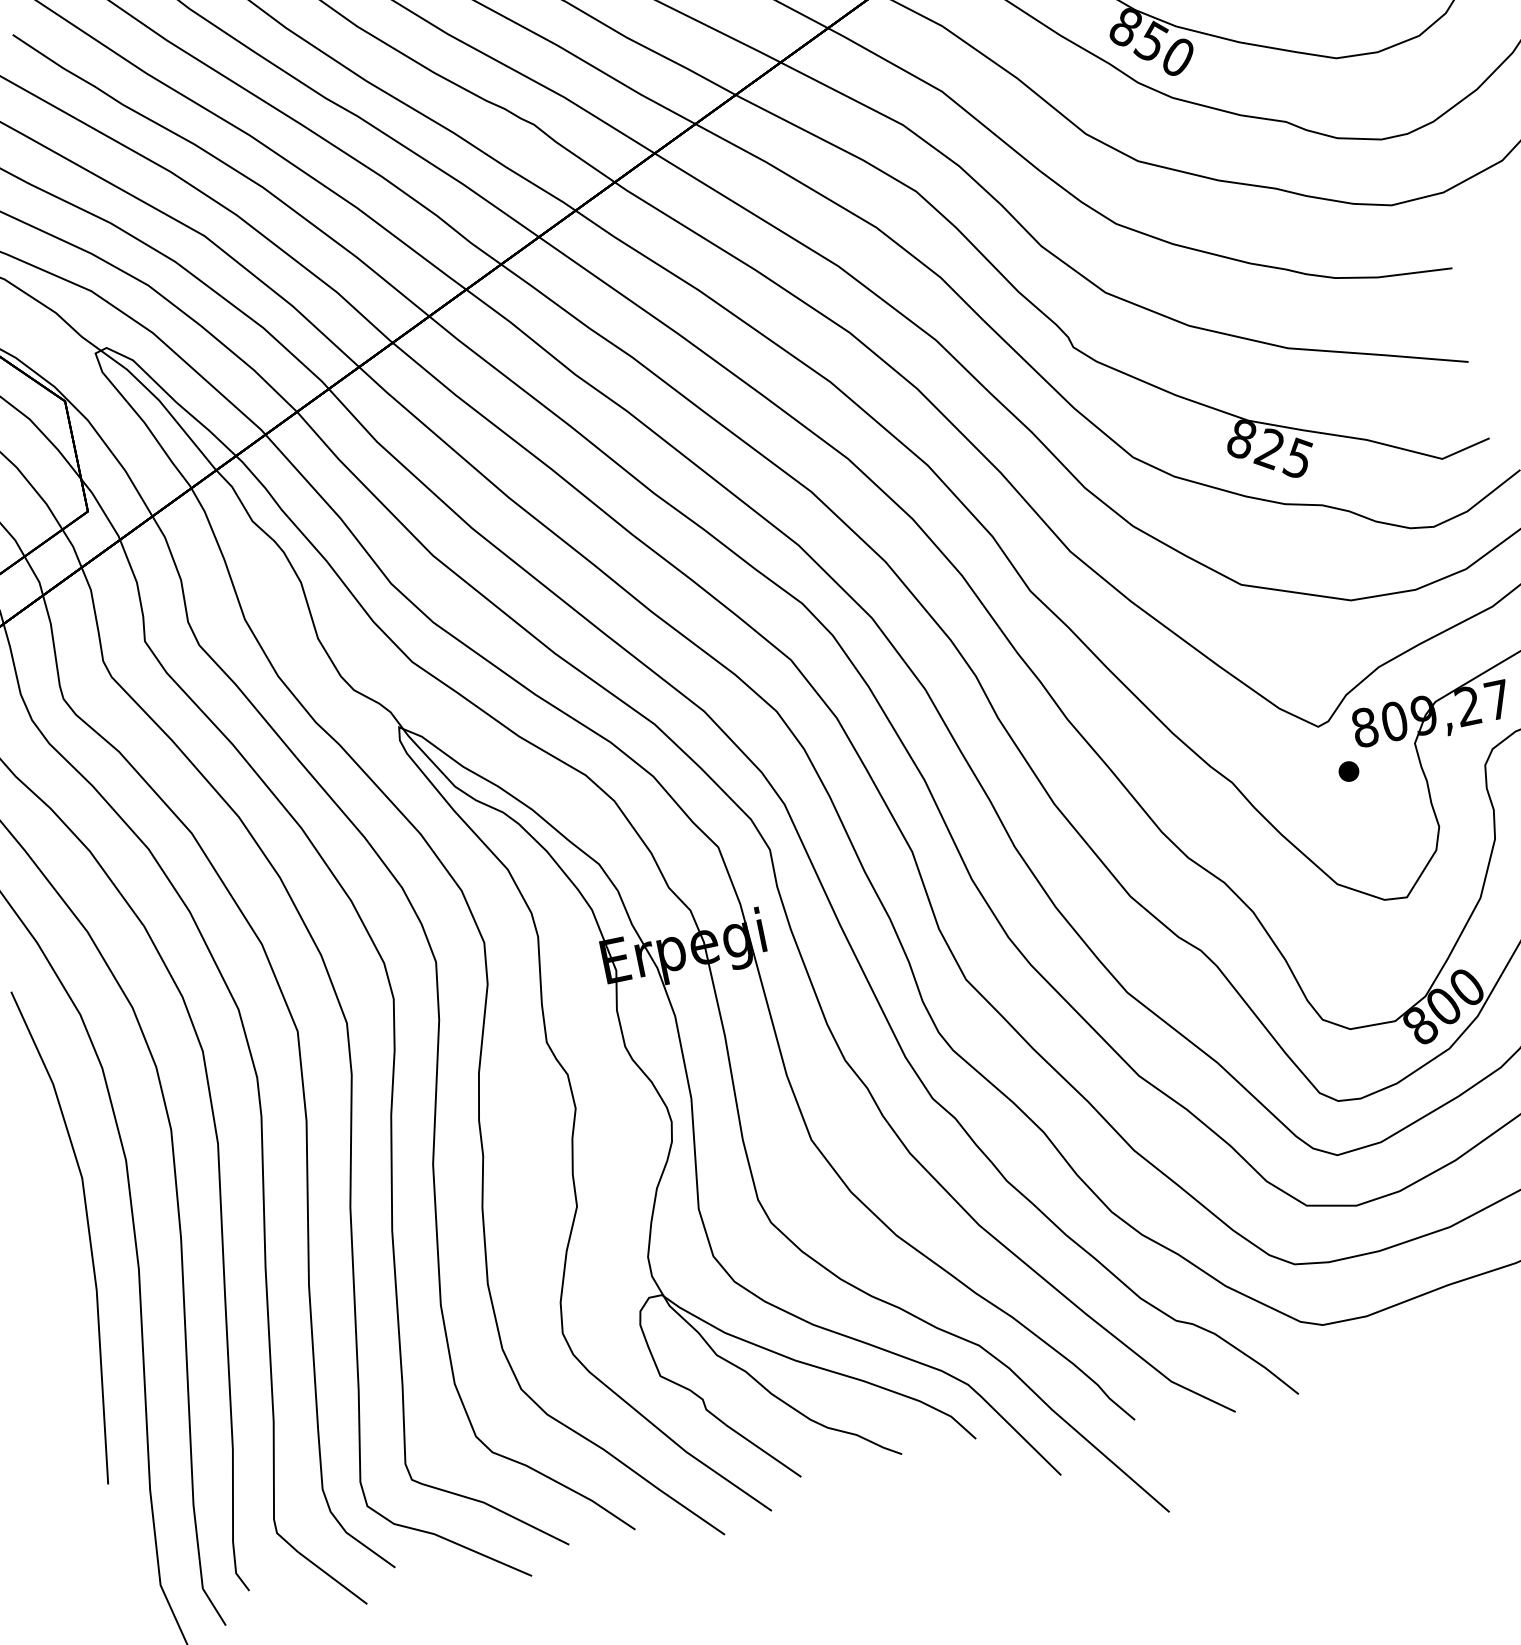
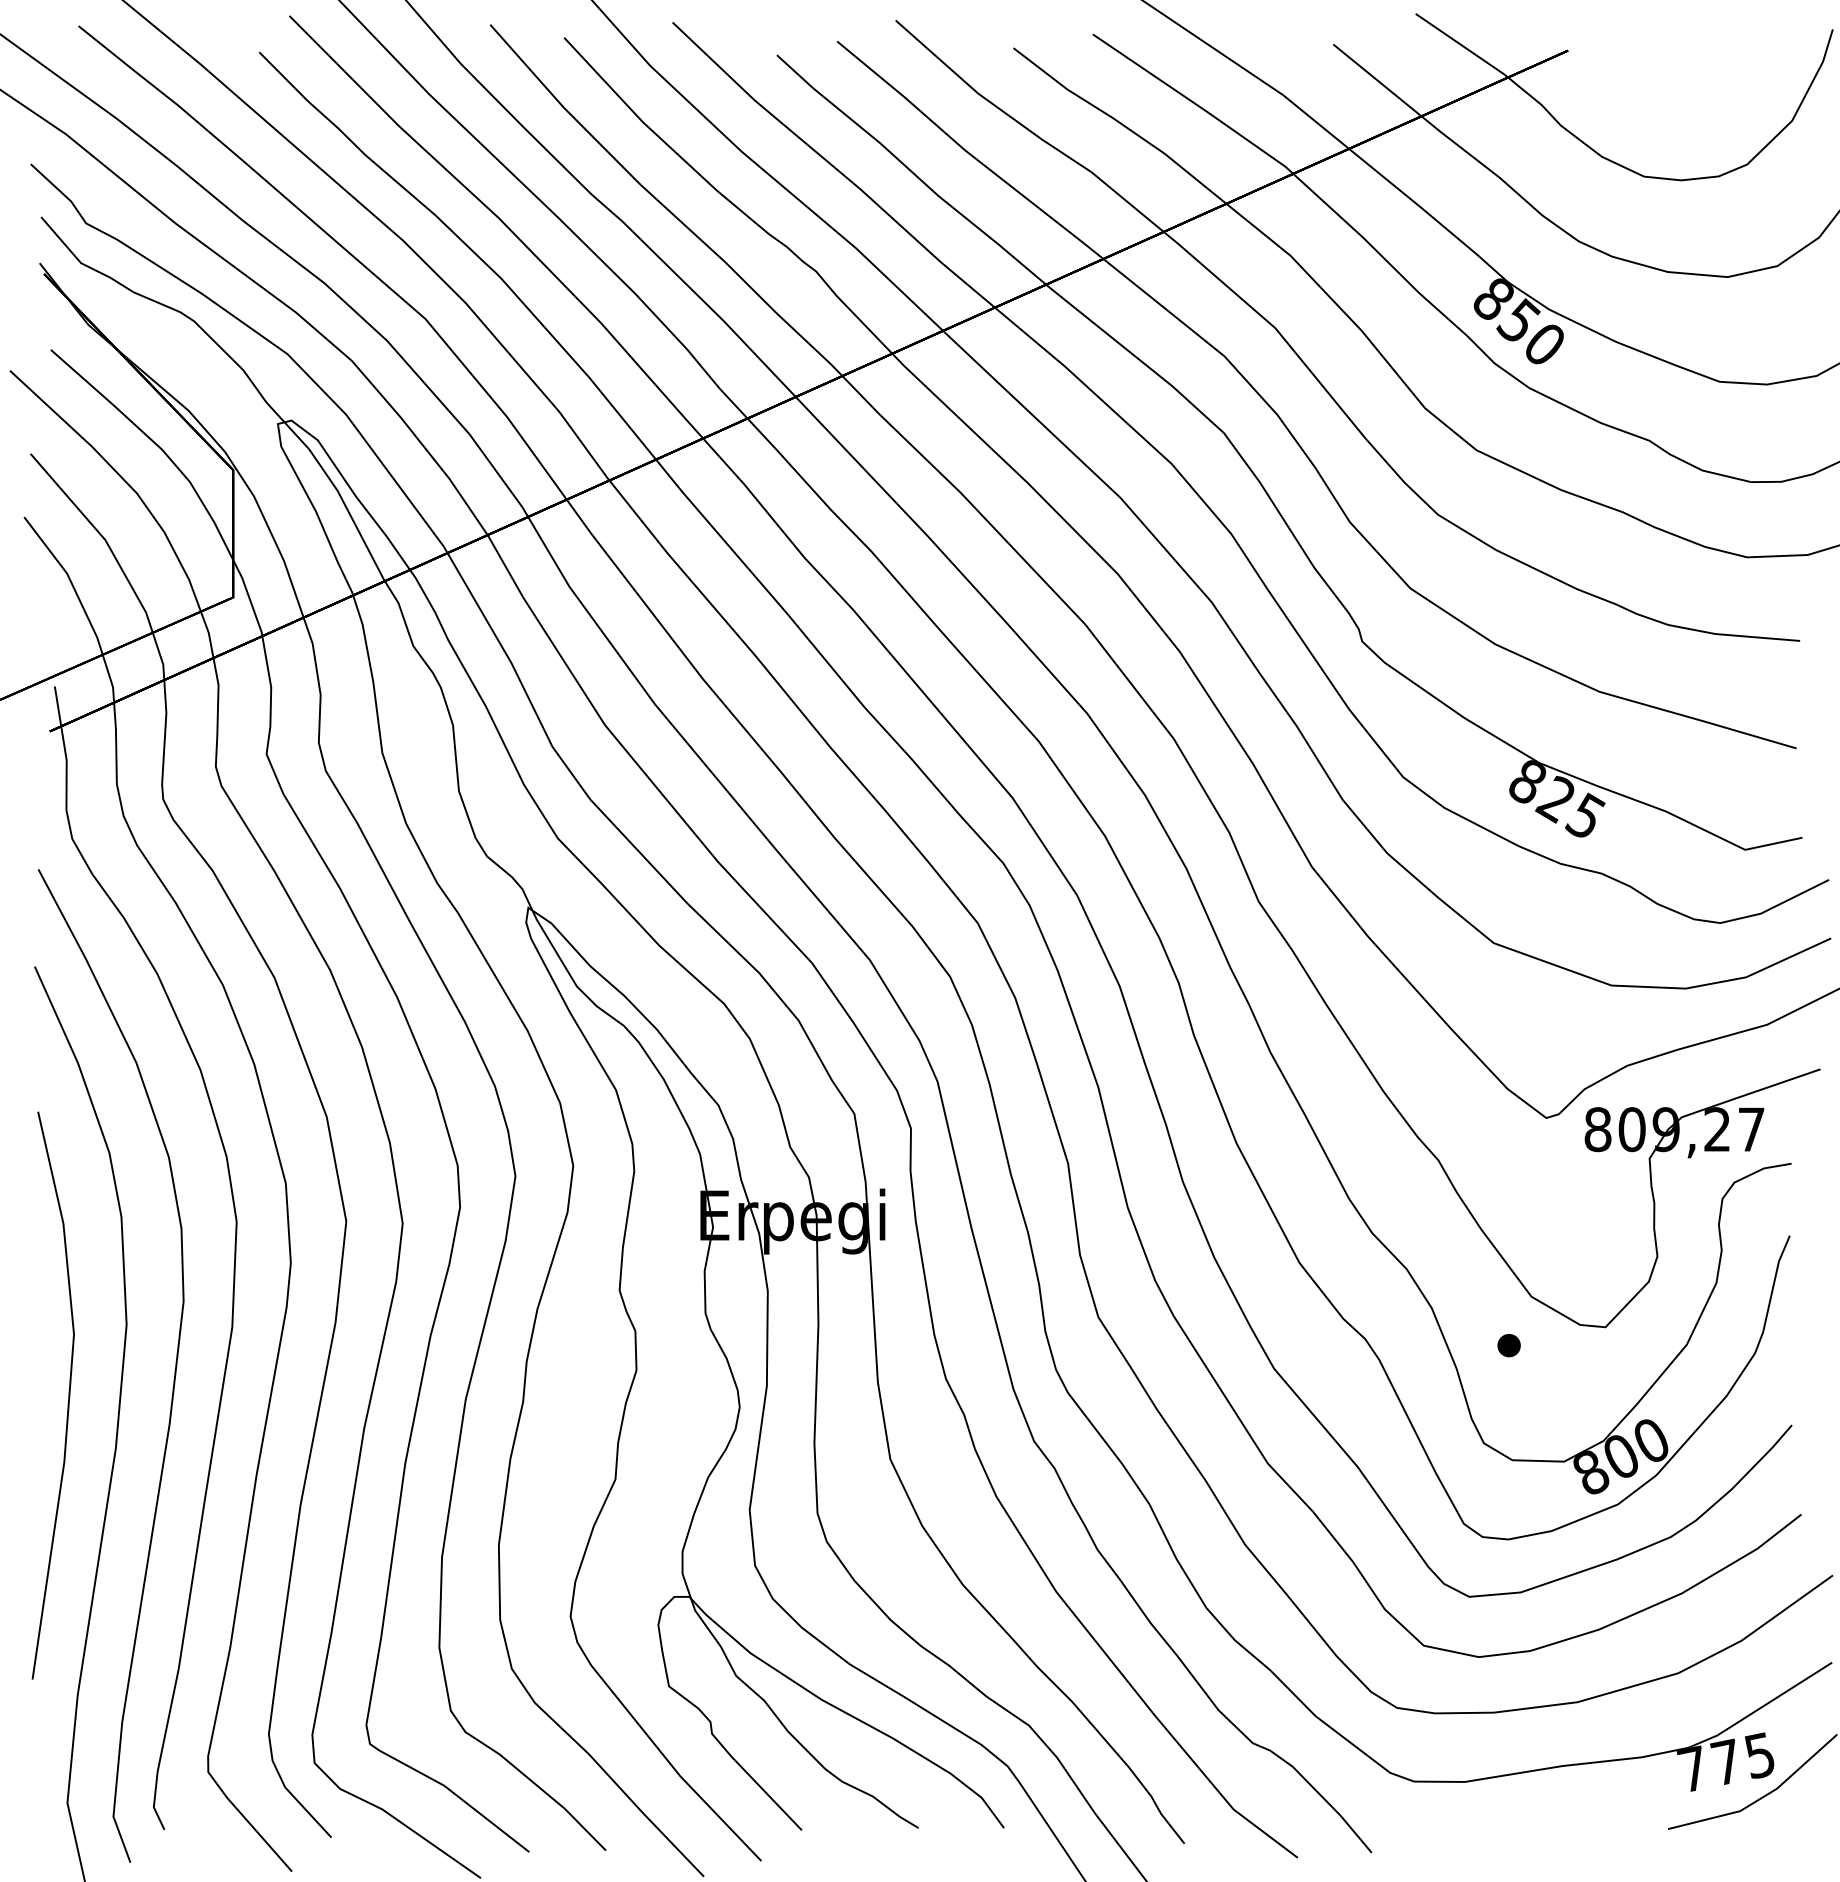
part: (1348, 771) -> (1508, 1345), moved

